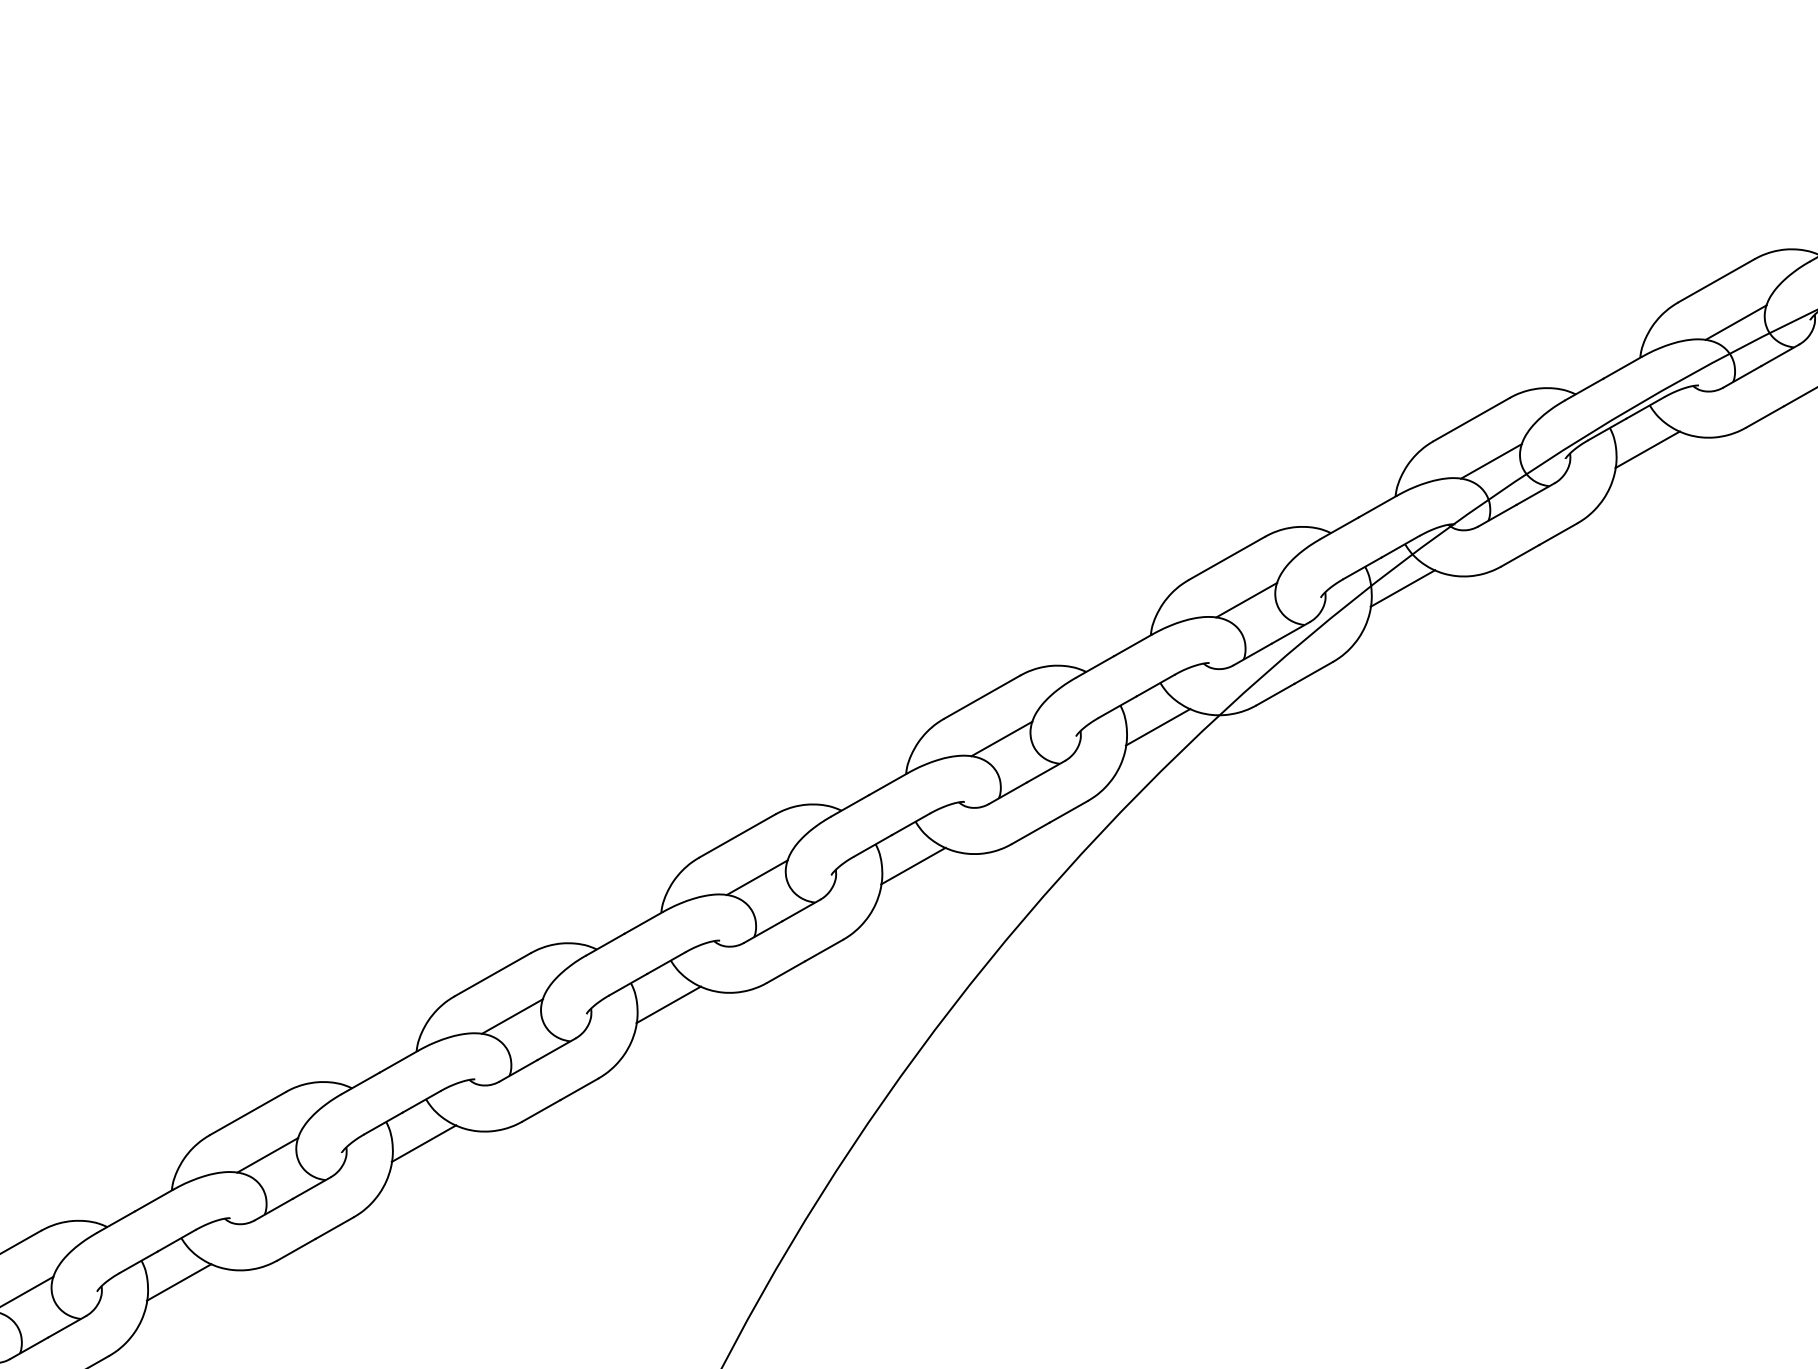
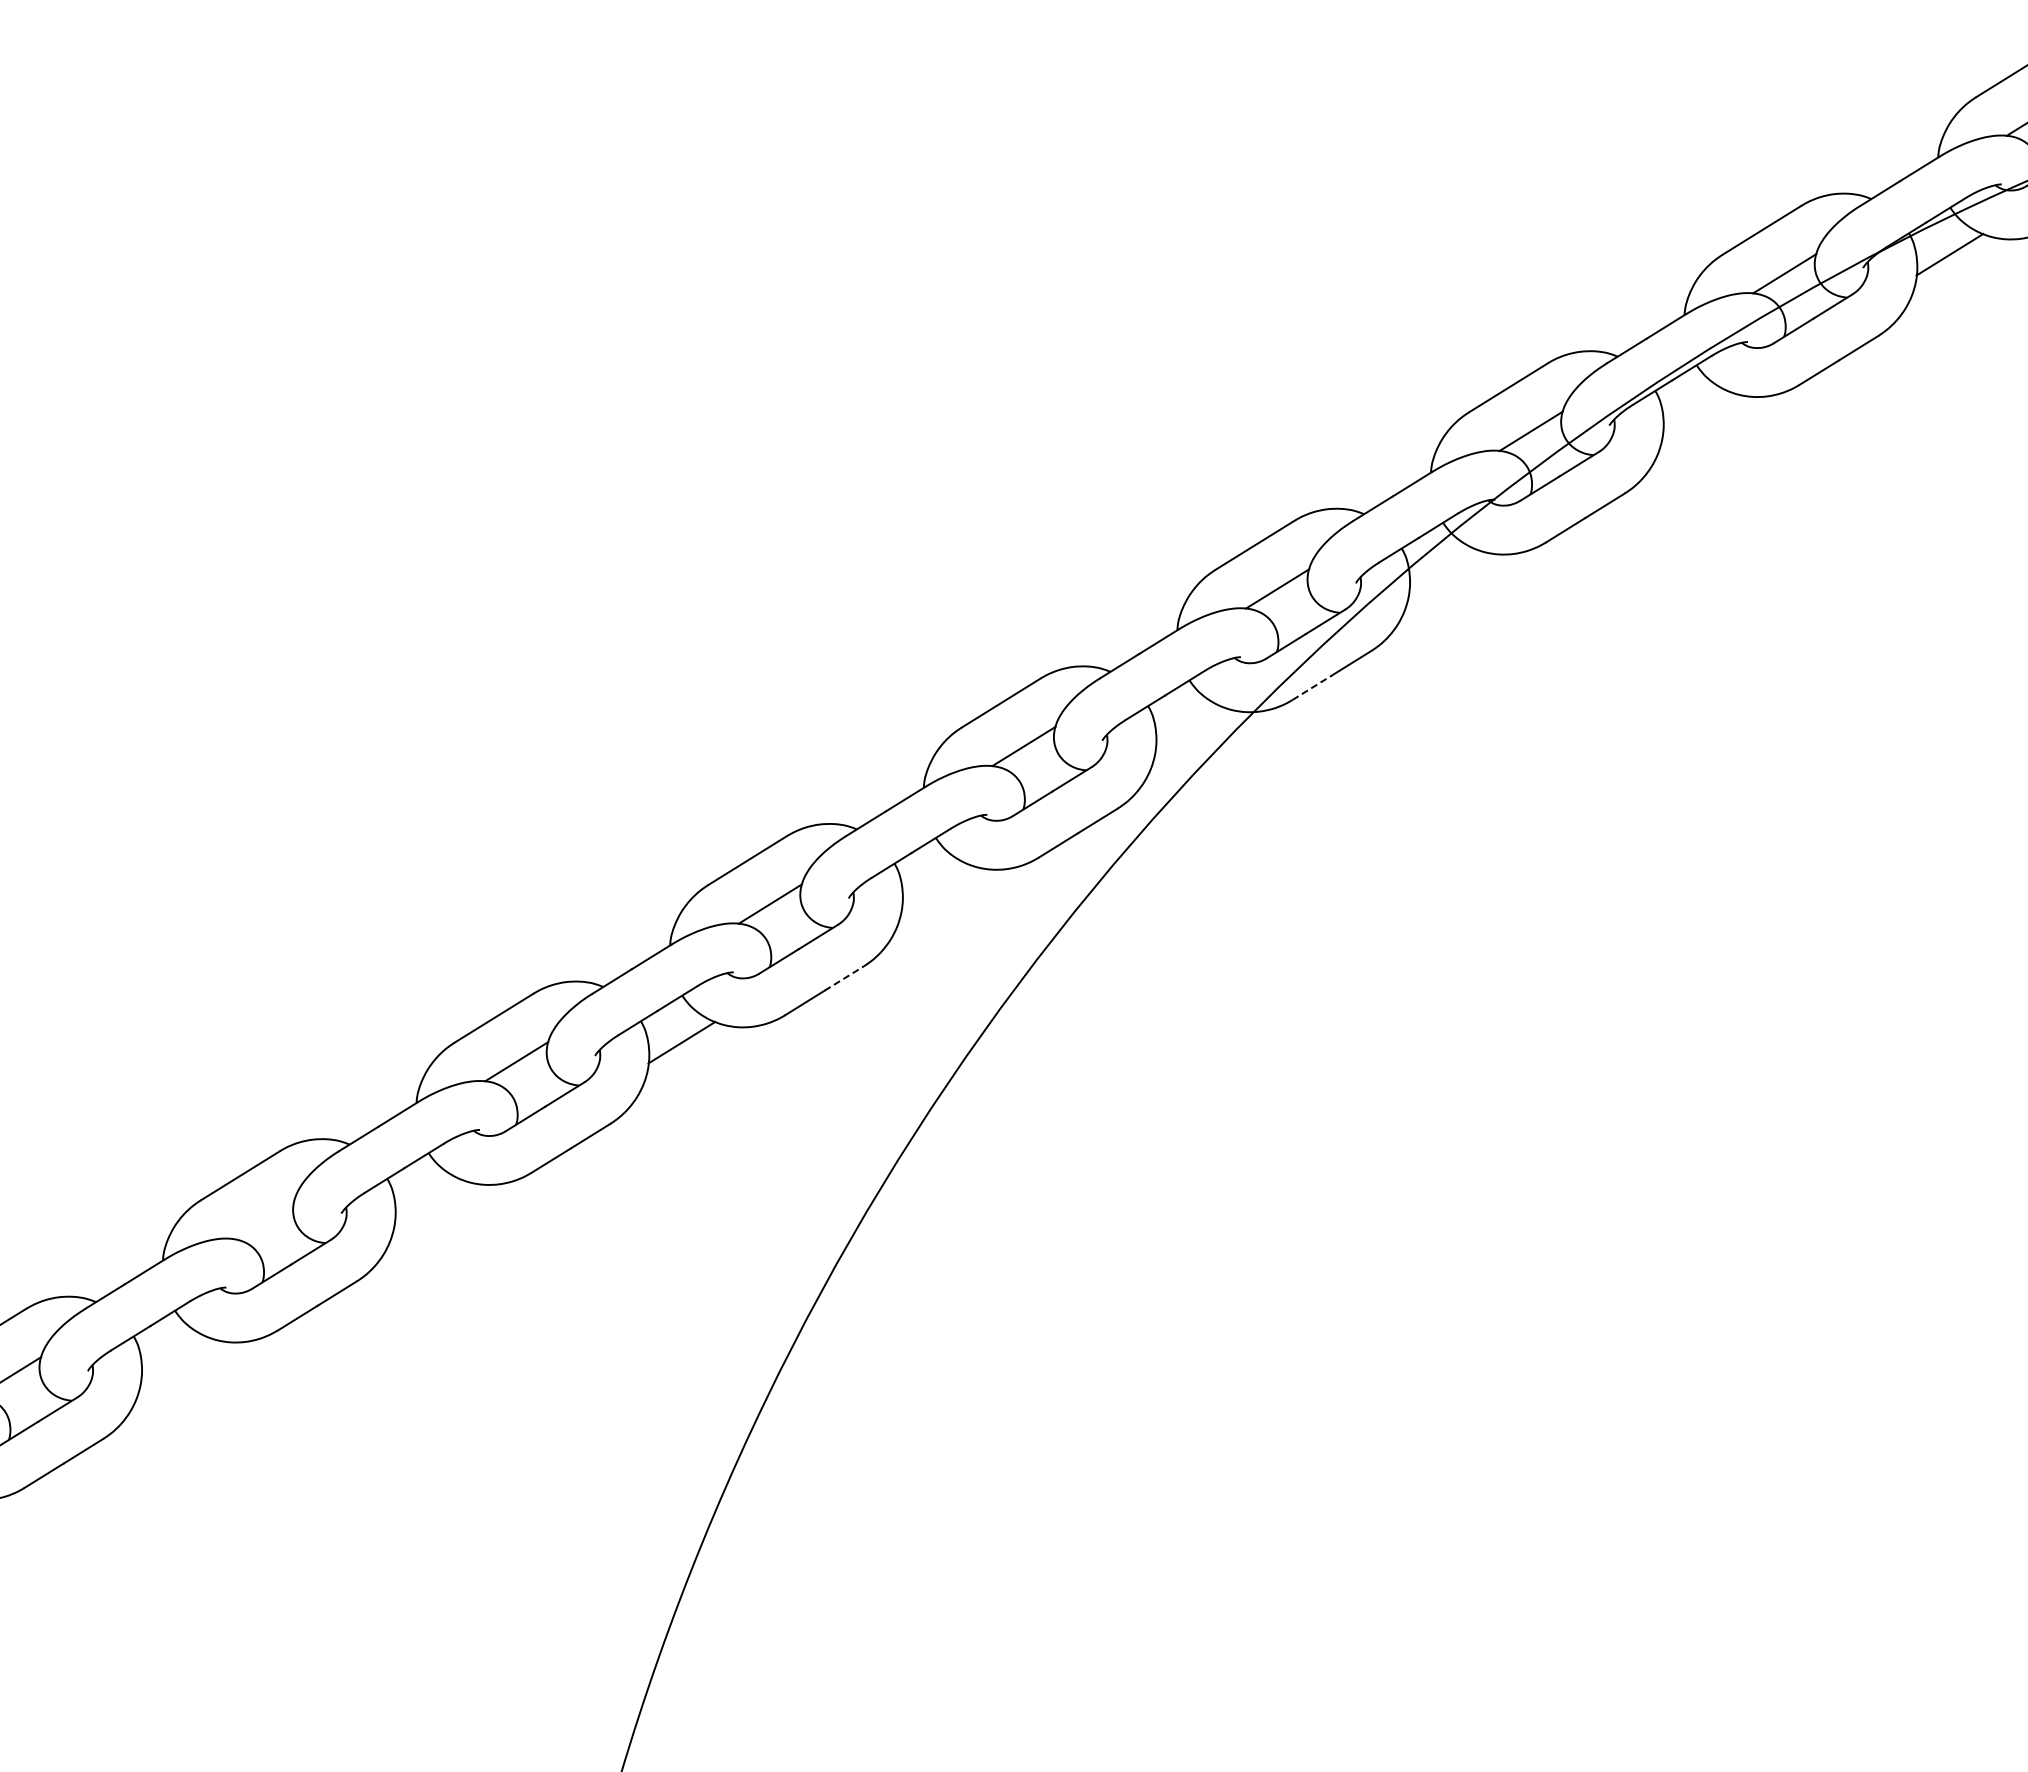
line: (1646, 449) -> (1695, 412), removed
line: (1402, 588) -> (1442, 569), removed
line: (1275, 694) -> (1312, 687), solid -> dashed
line: (1157, 727) -> (1188, 727), removed
line: (913, 865) -> (935, 884), removed
line: (824, 950) -> (844, 978), solid -> dashed
line: (423, 1143) -> (427, 1200), removed
line: (267, 1154) -> (262, 1218), removed
line: (179, 1282) -> (174, 1357), removed

